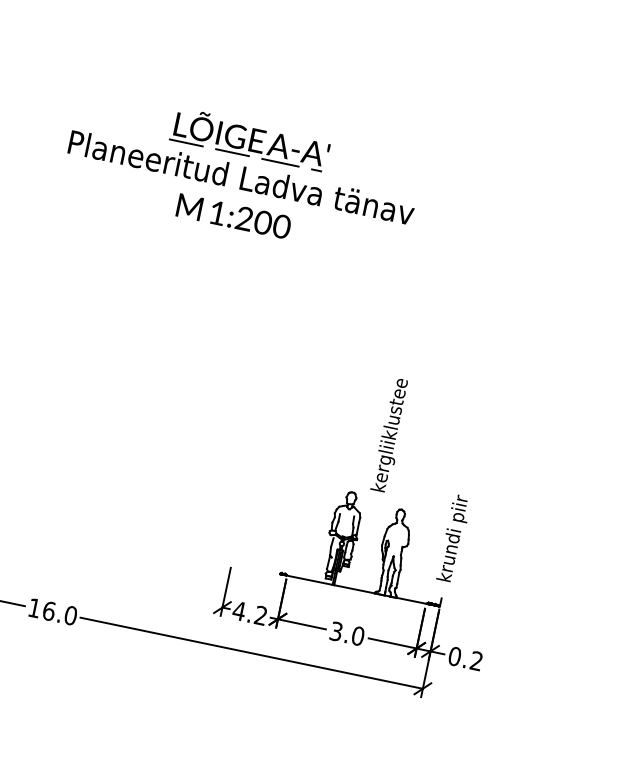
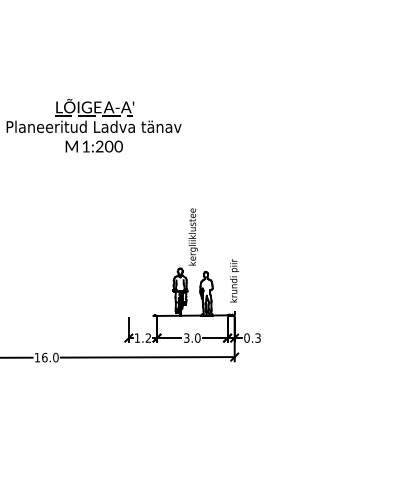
text: (239, 609) -> (137, 337), 4.2 -> 1.2
text: (475, 659) -> (257, 337), 0.2 -> 0.3

